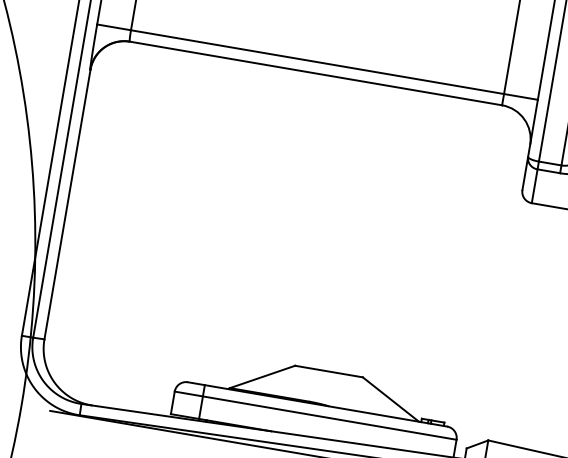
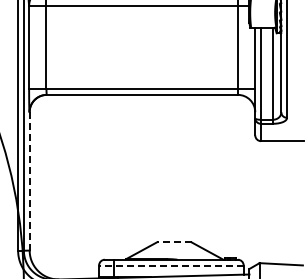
line: (67, 204) -> (29, 181), solid -> dashed
line: (327, 371) -> (173, 242), solid -> dashed
line: (313, 415) -> (170, 265), solid -> dashed

